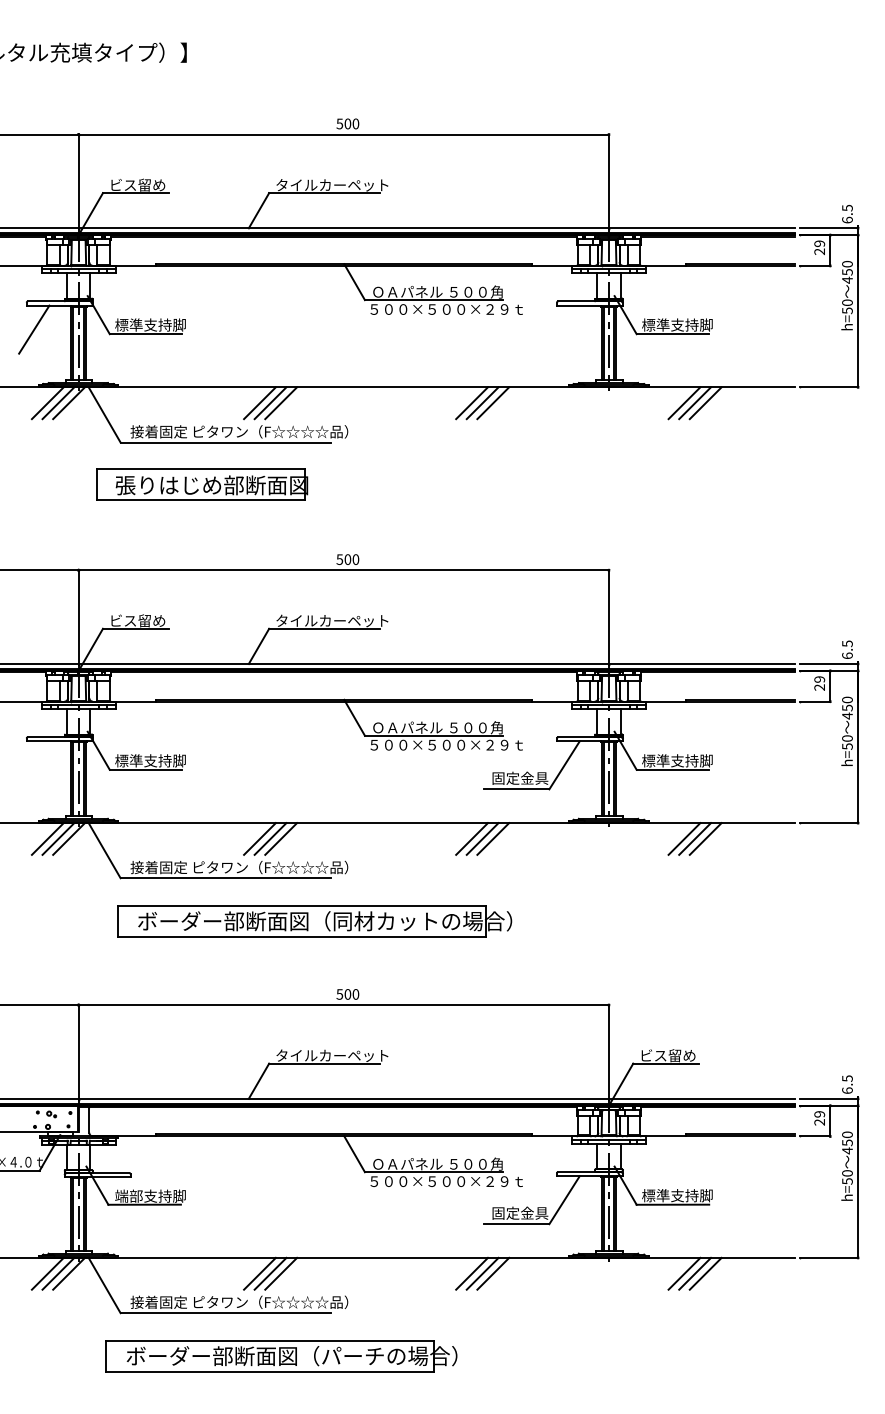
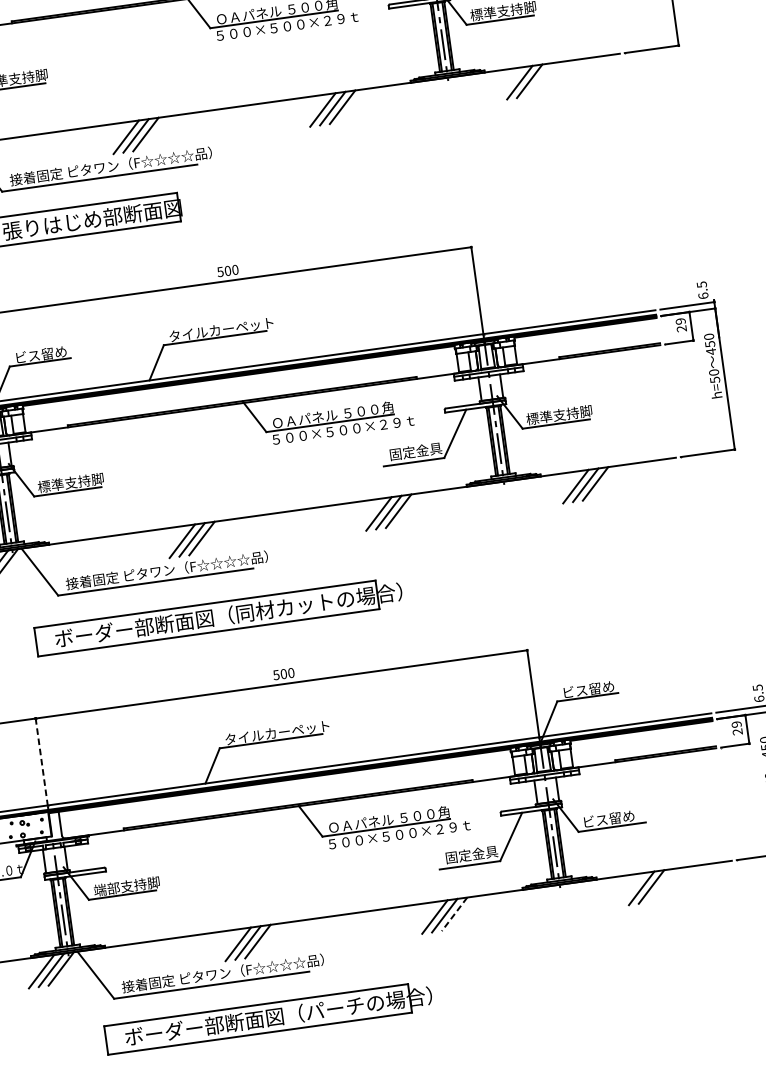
line: (705, 403) -> (539, 80), removed
part: (314, 921) -> (218, 616), moved
line: (78, 1051) -> (41, 761), solid -> dashed
text: (677, 1195) -> (615, 818), 標準支持脚 -> ビス留め
line: (684, 1273) -> (631, 889), removed
line: (492, 1274) -> (453, 915), solid -> dashed

